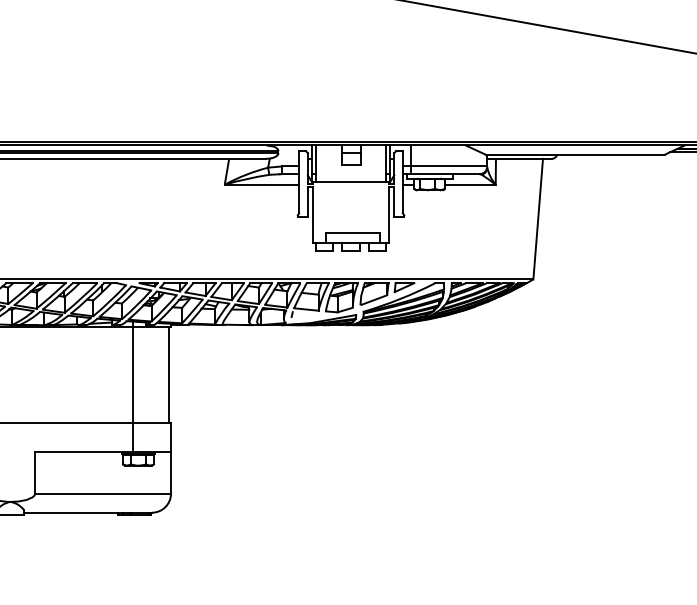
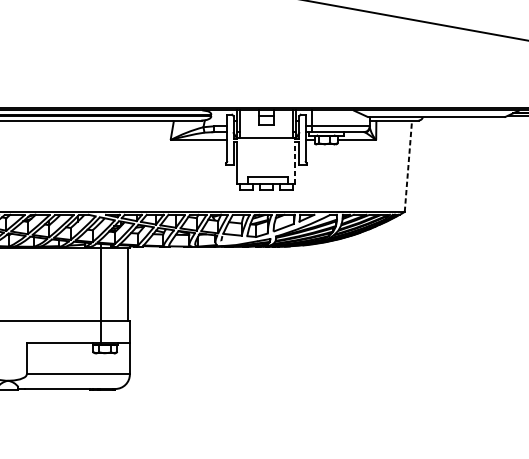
line: (389, 214) -> (295, 162), solid -> dashed
line: (538, 218) -> (408, 165), solid -> dashed

